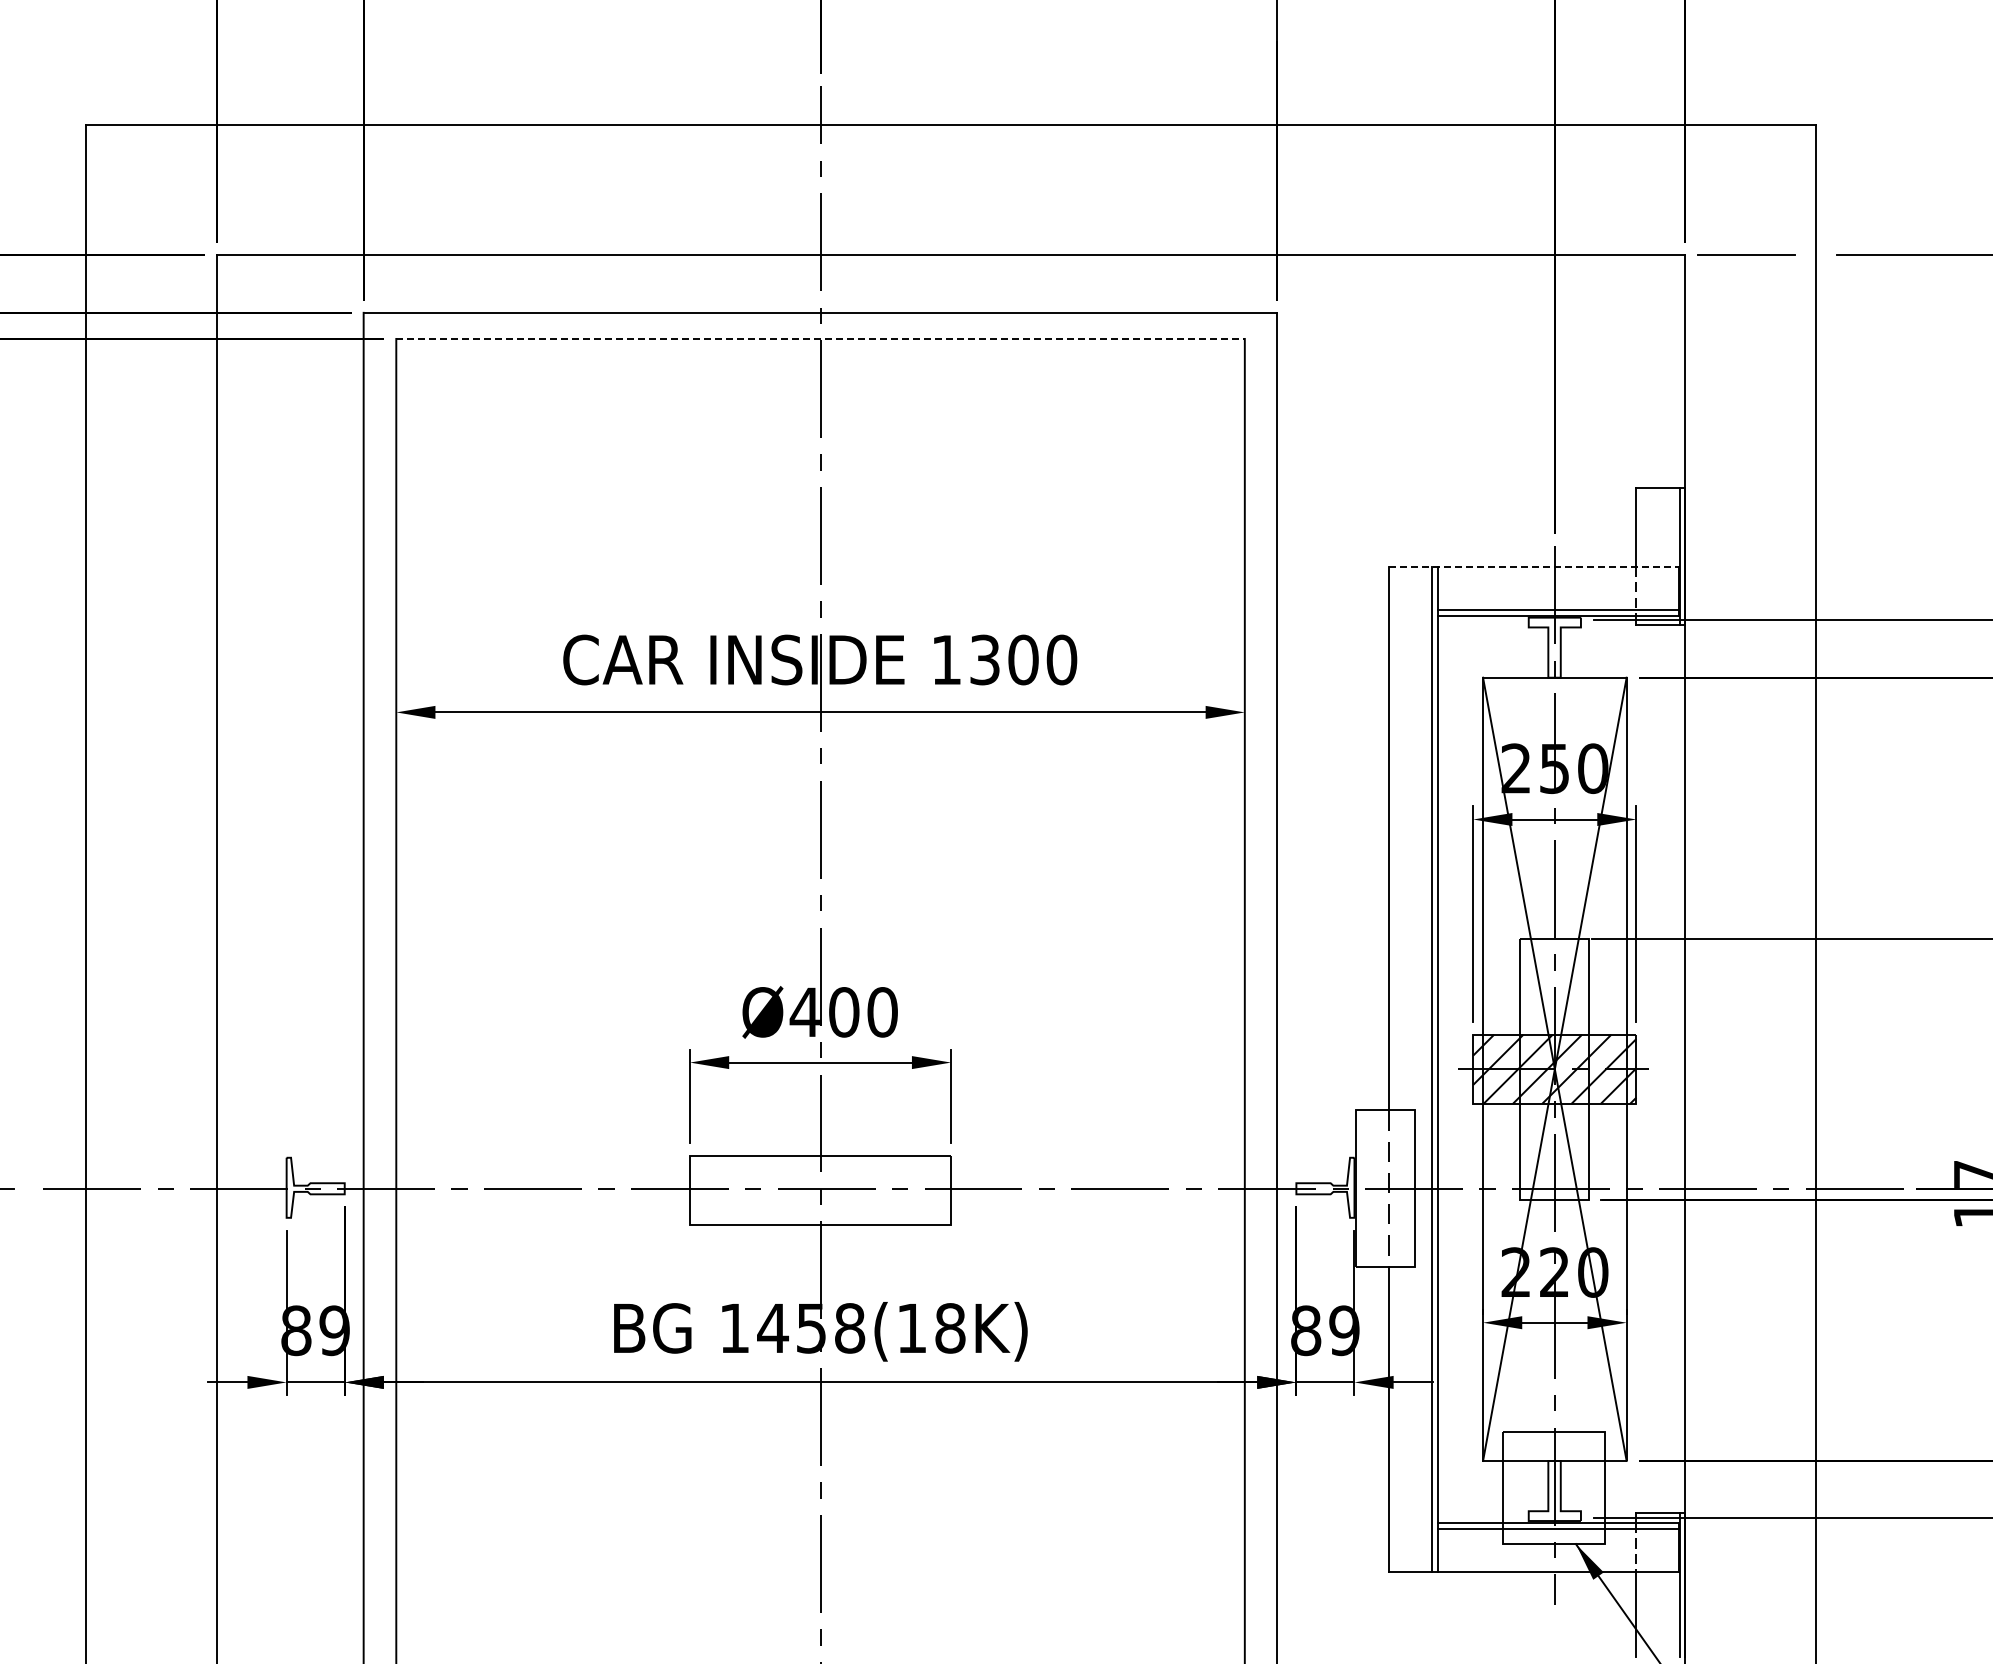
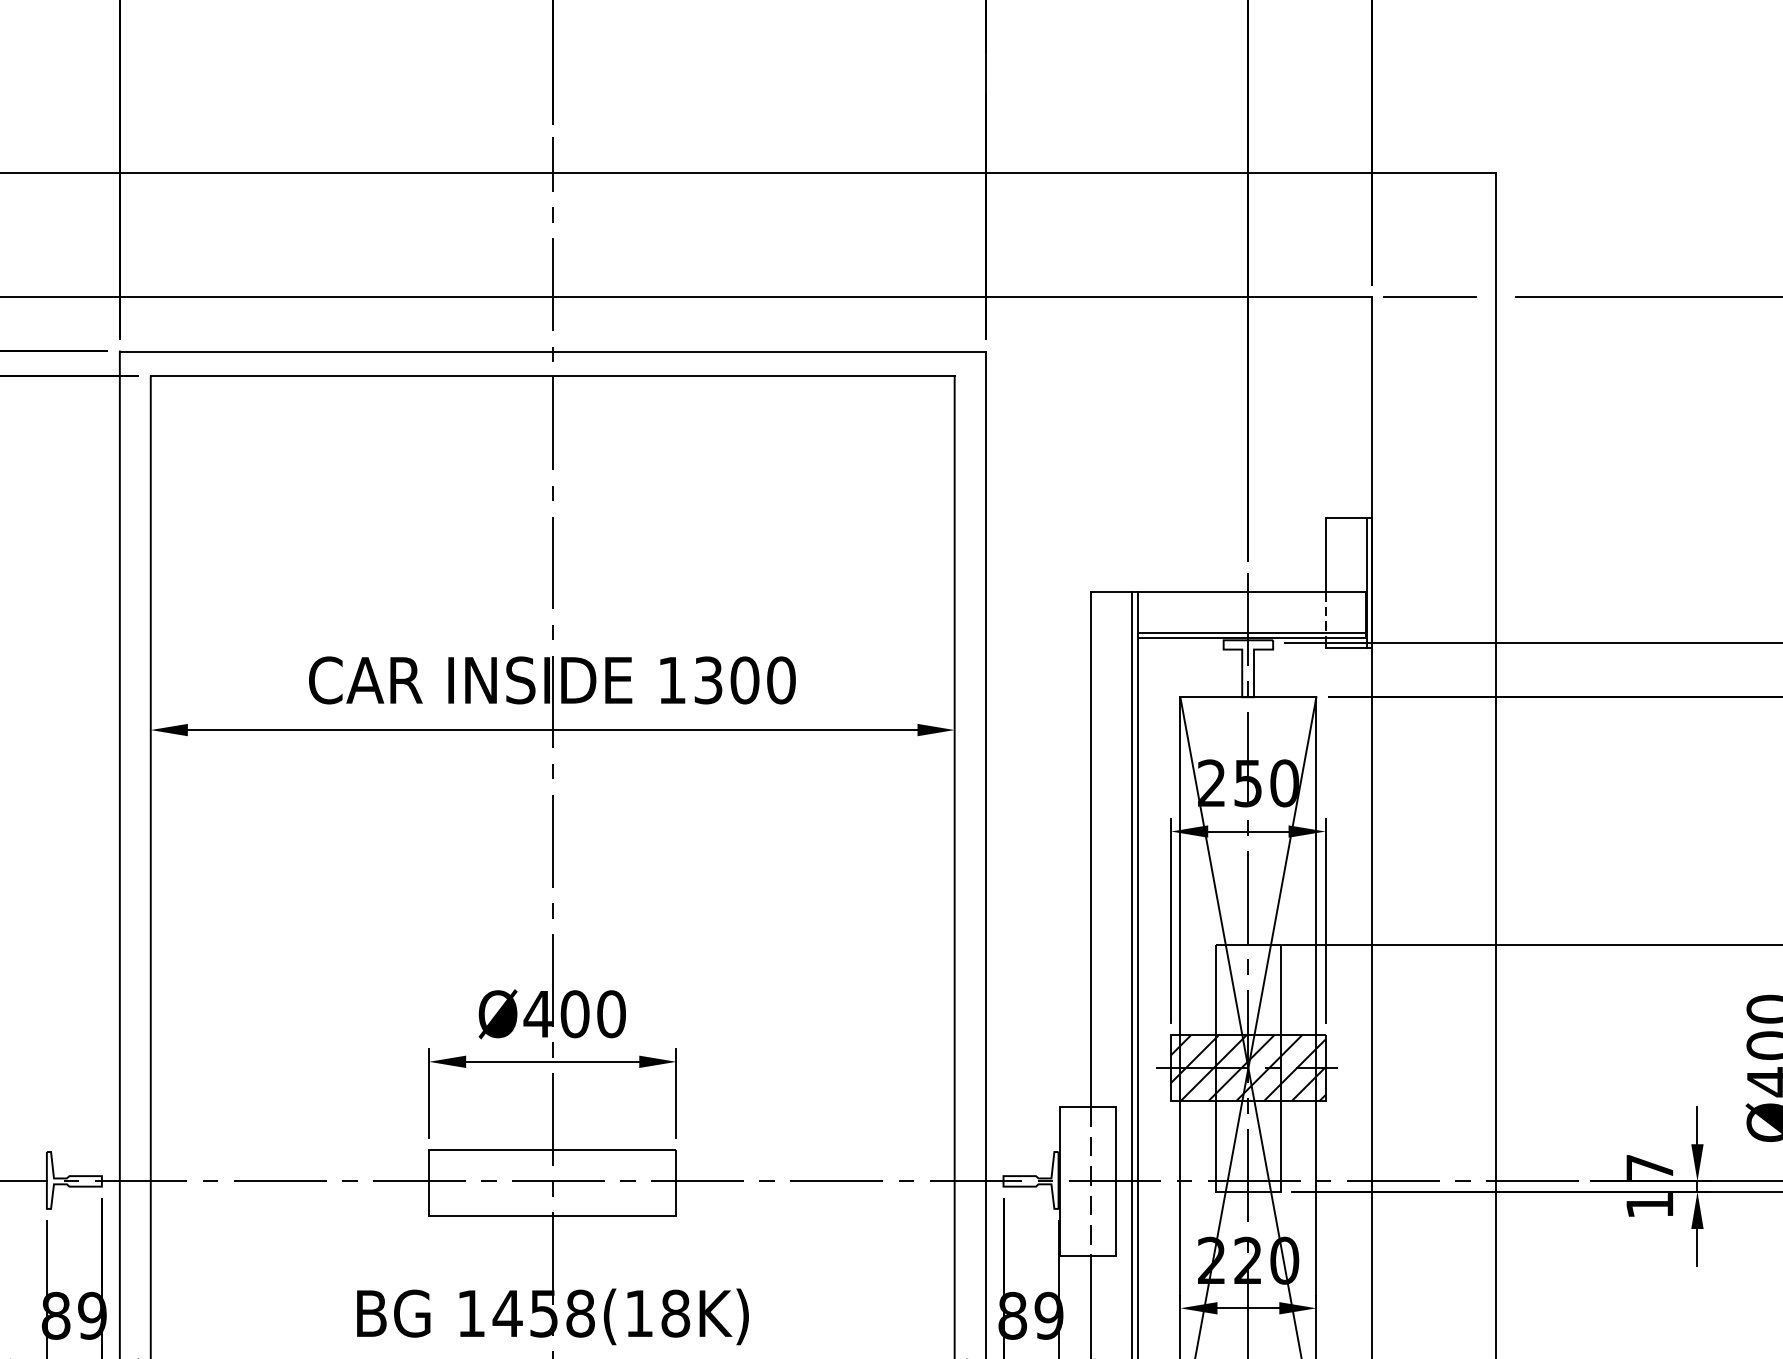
line: (821, 338) -> (553, 375), dashed -> solid
line: (1533, 566) -> (1228, 591), dashed -> solid

